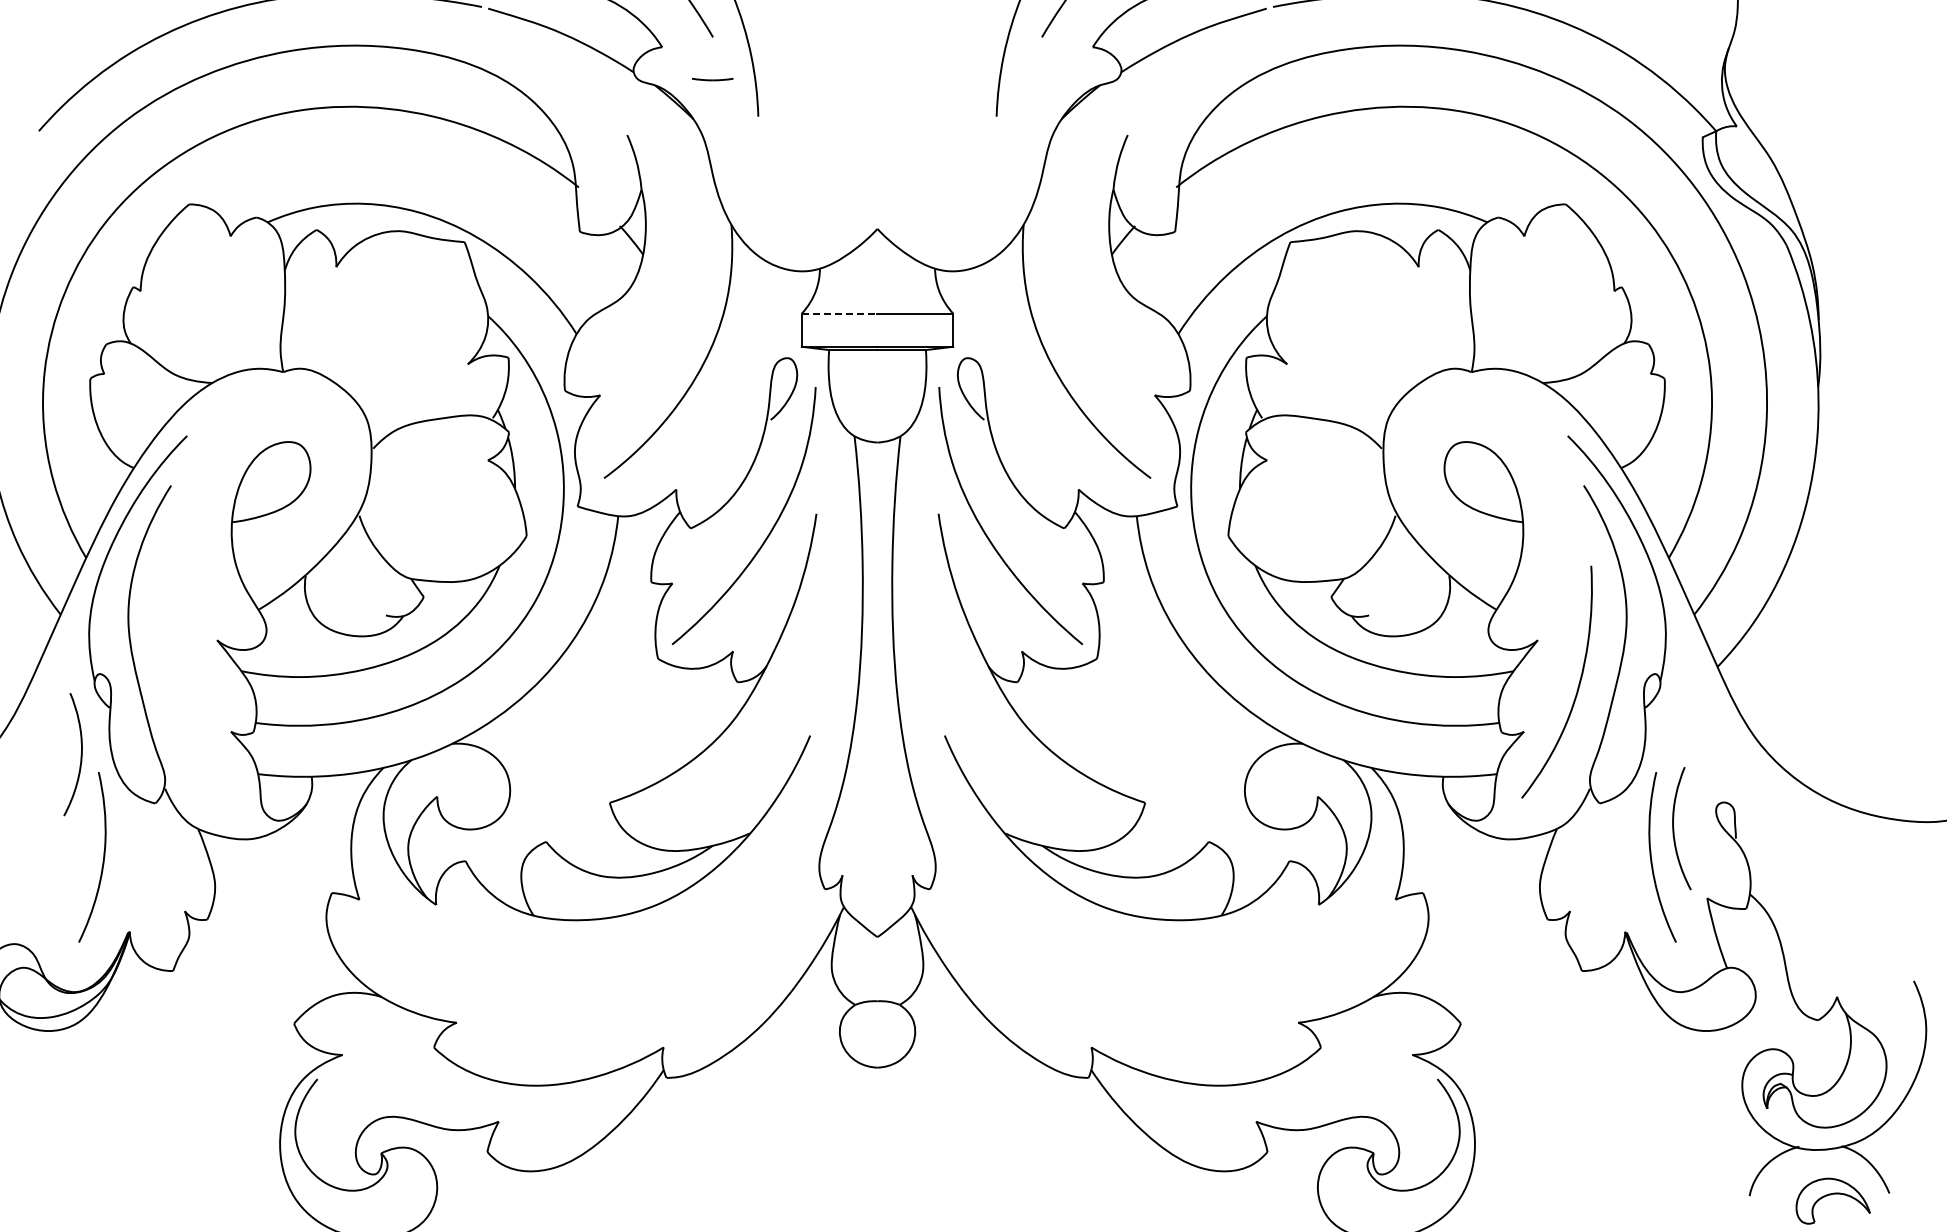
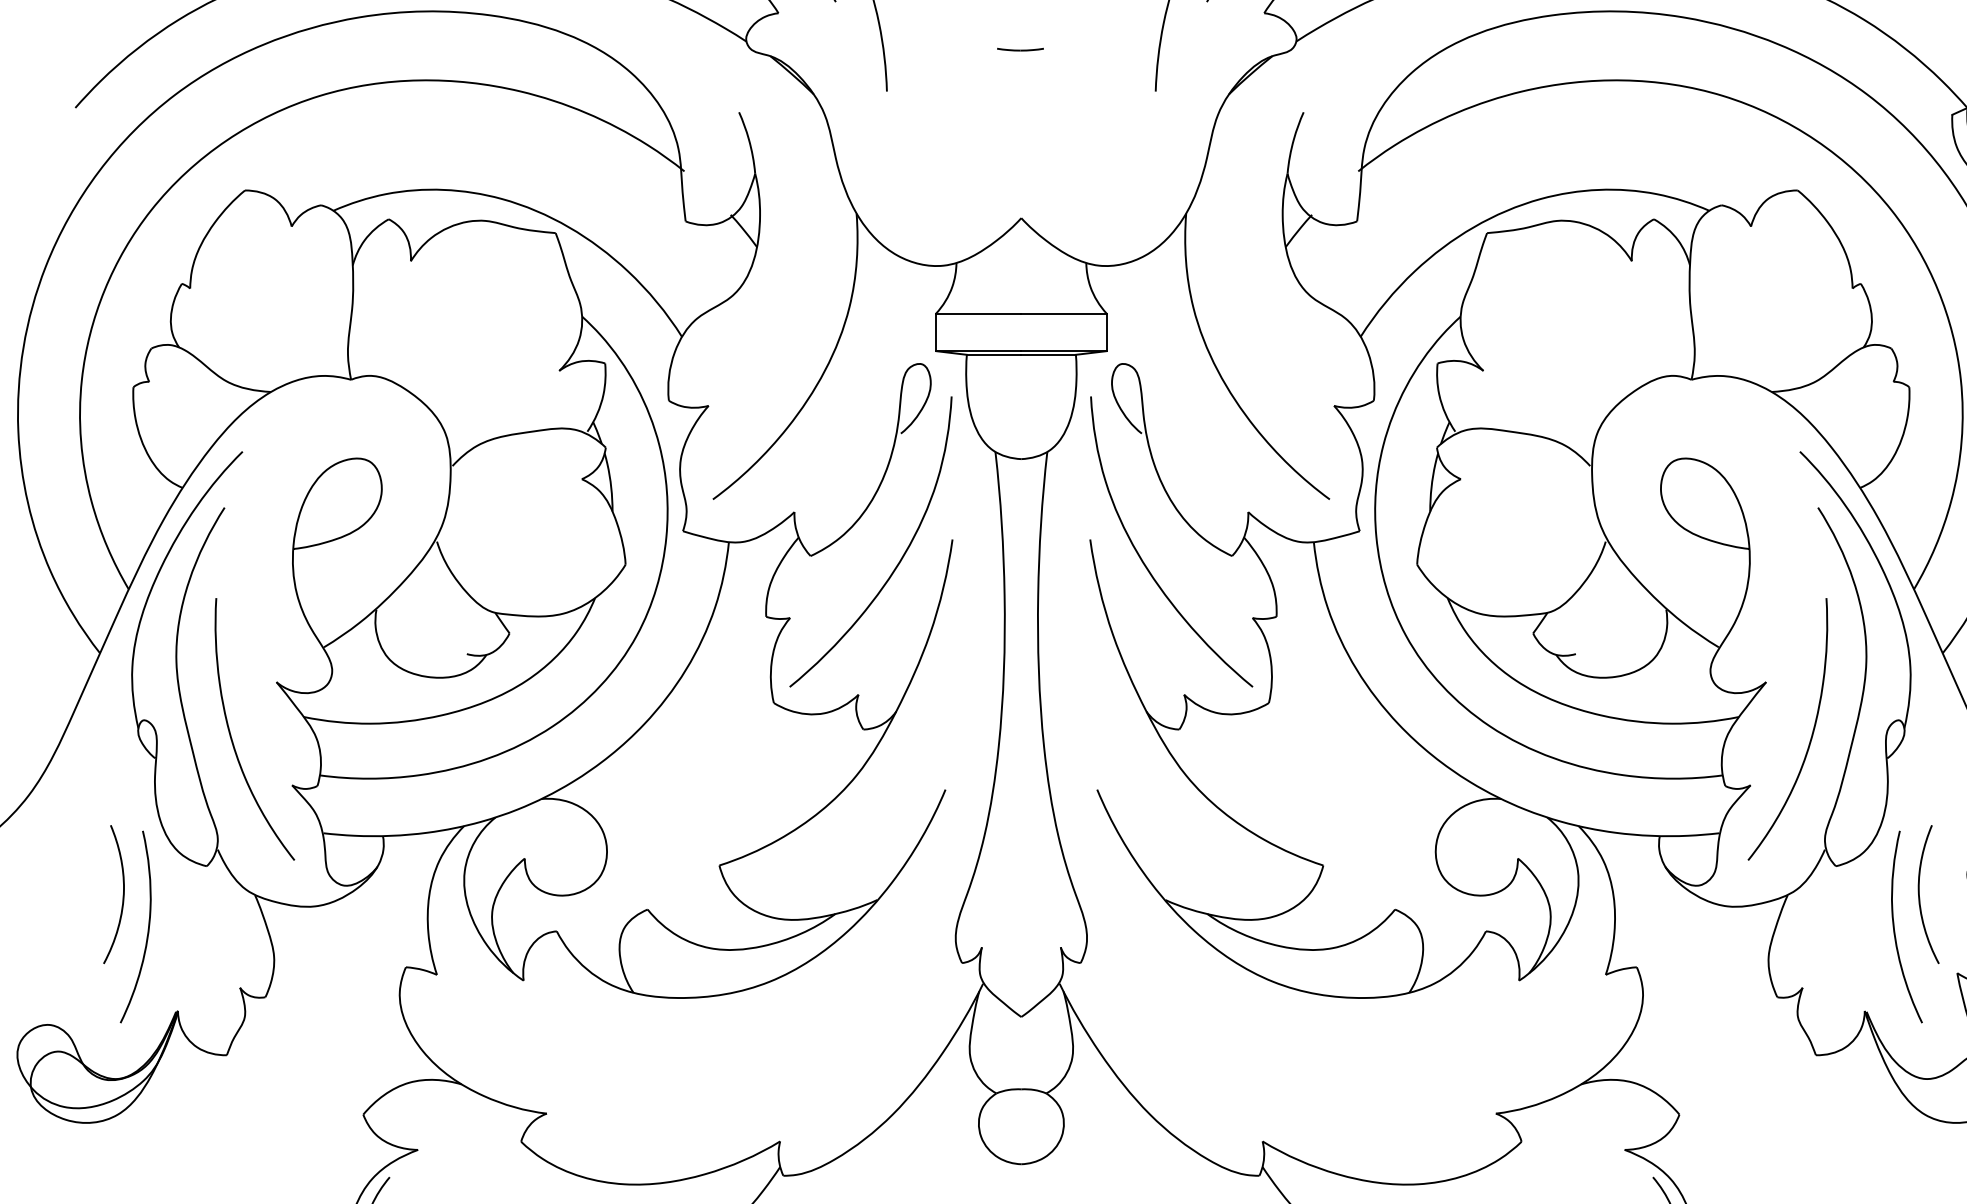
part: (712, 79) -> (1020, 49), moved
line: (839, 313) -> (978, 313), dashed -> solid
curve: (177, 686) -> (231, 734), added
curve: (80, 754) -> (122, 894), moved

